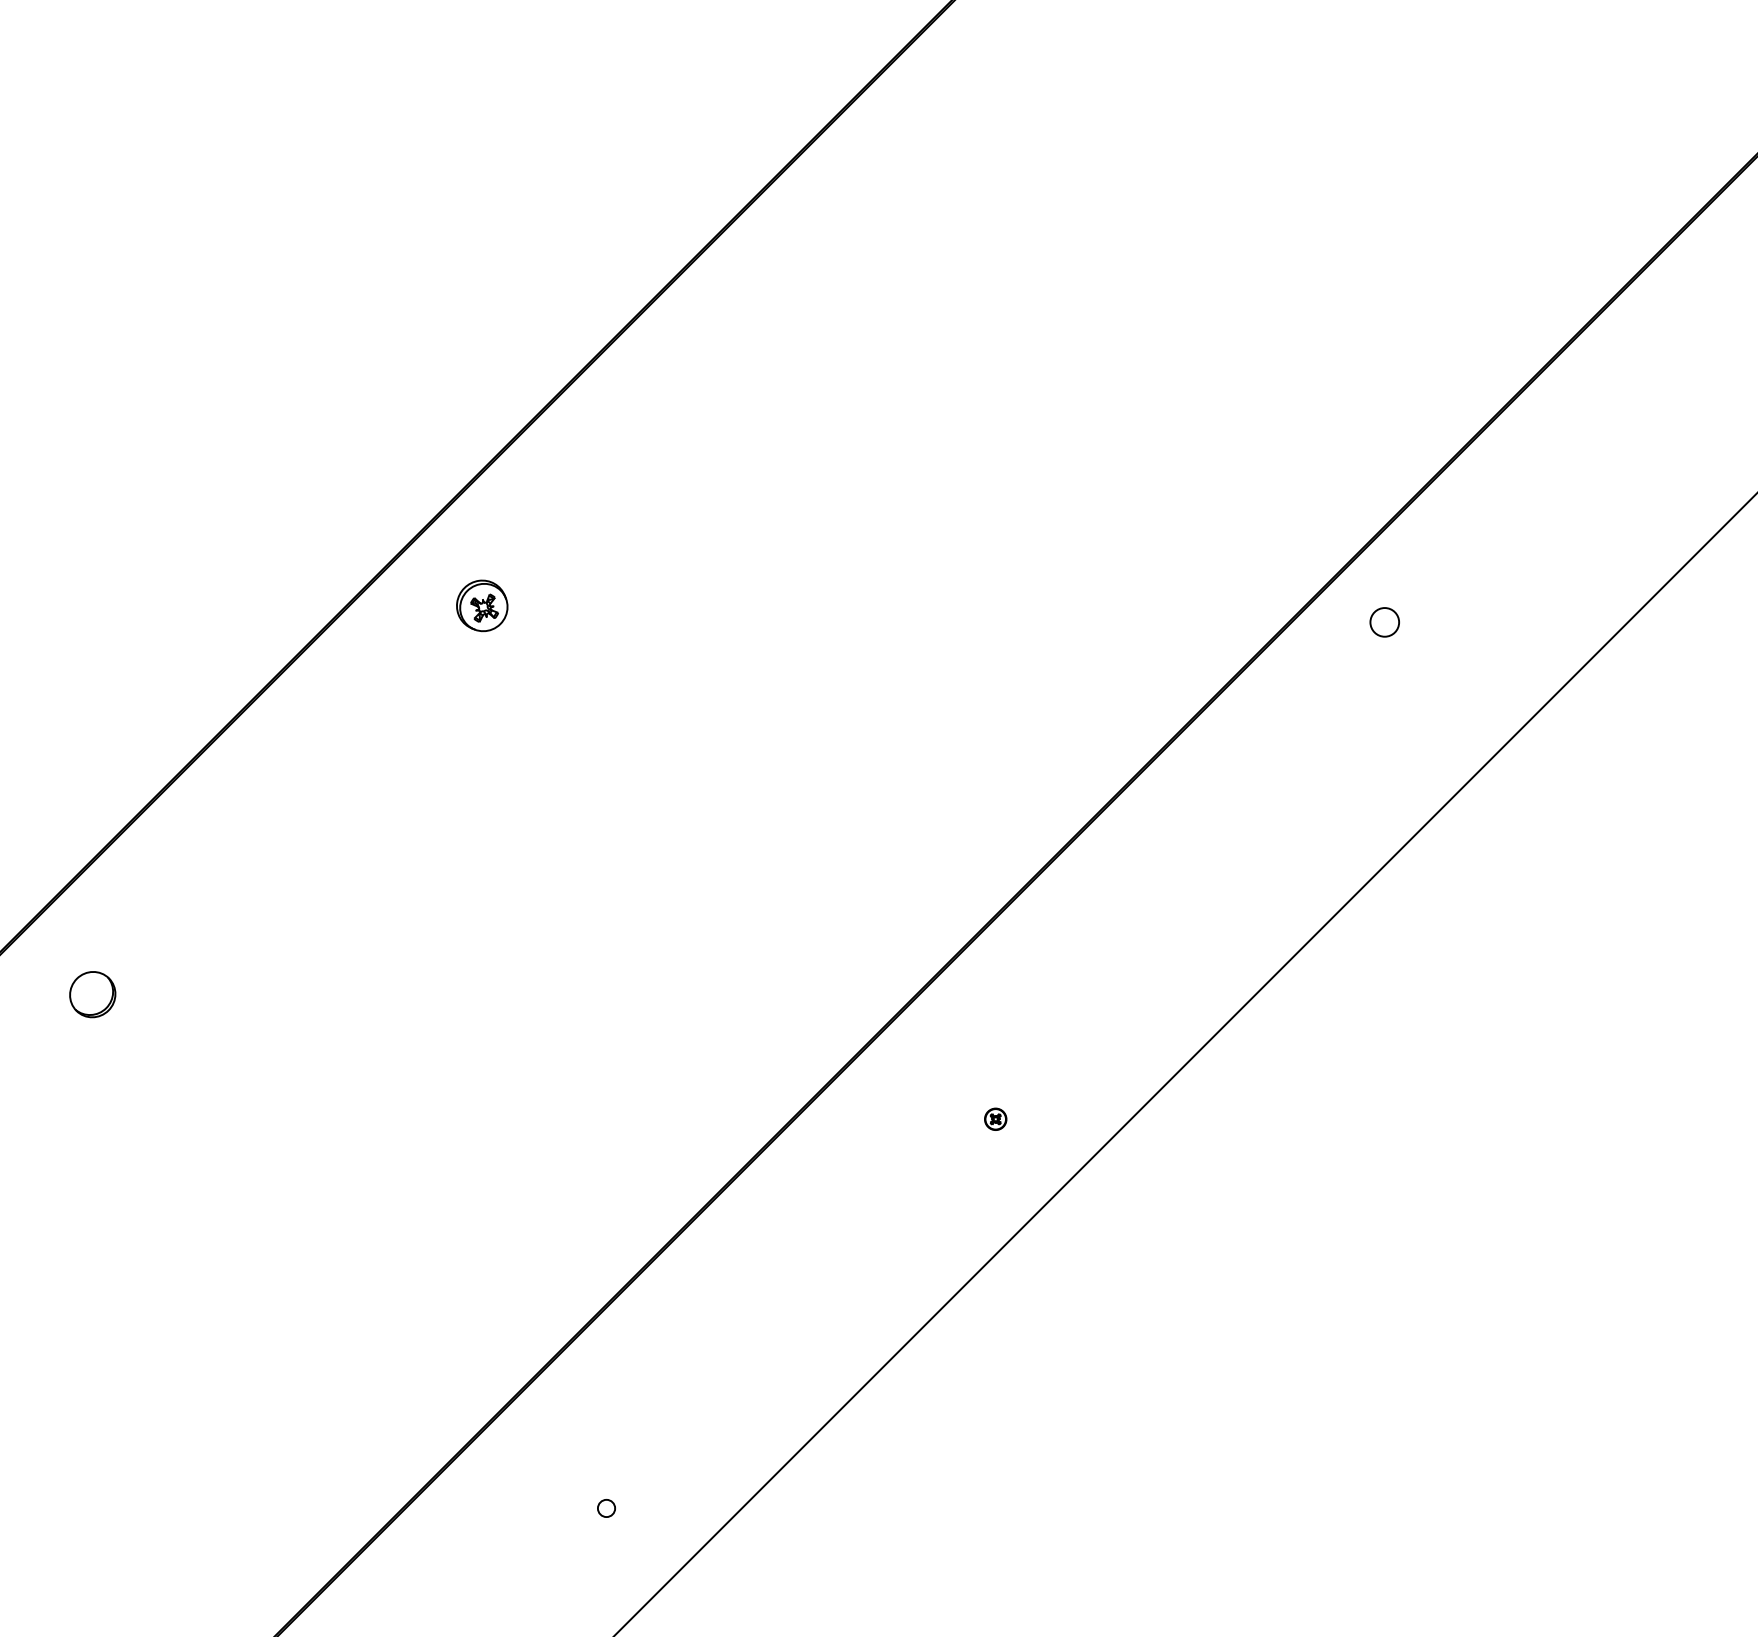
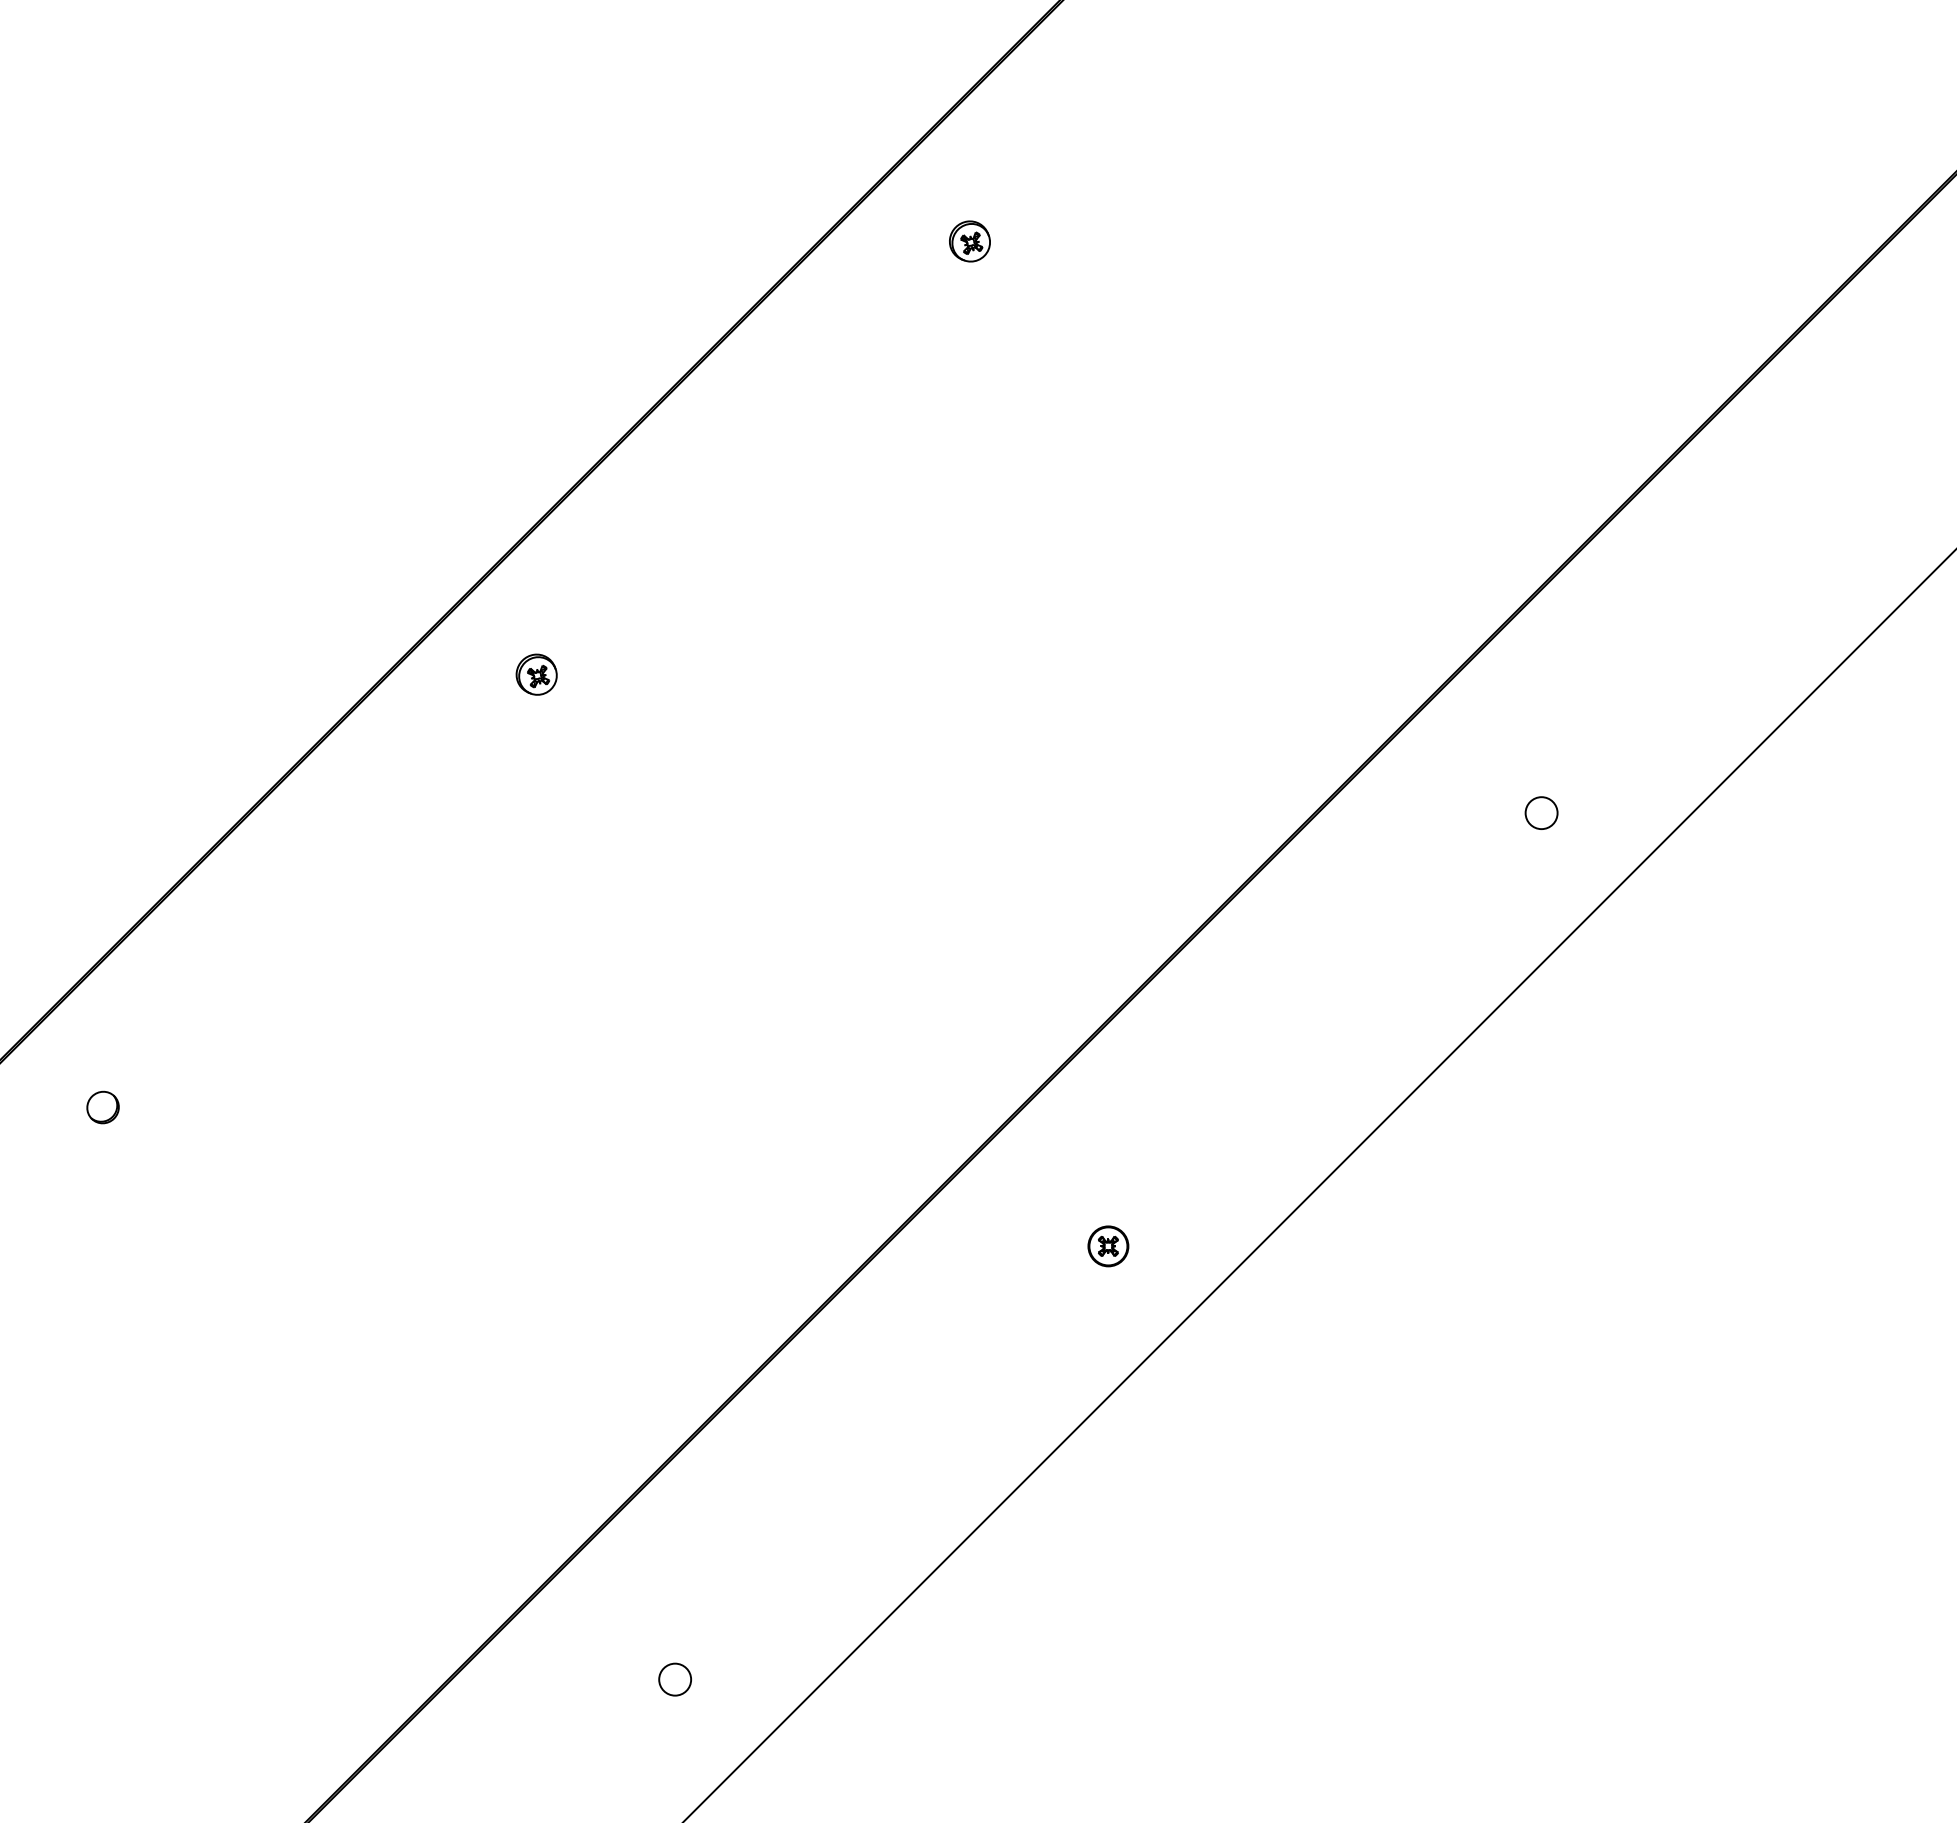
part: (870, 216) -> (969, 241), added
part: (481, 605) -> (536, 674), size x0.71
circle: (1384, 621) -> (1541, 812), moved
part: (92, 994) -> (102, 1107), size x0.62
part: (995, 1119) -> (1108, 1246), size x1.67
circle: (606, 1508) -> (675, 1679), size x1.67

